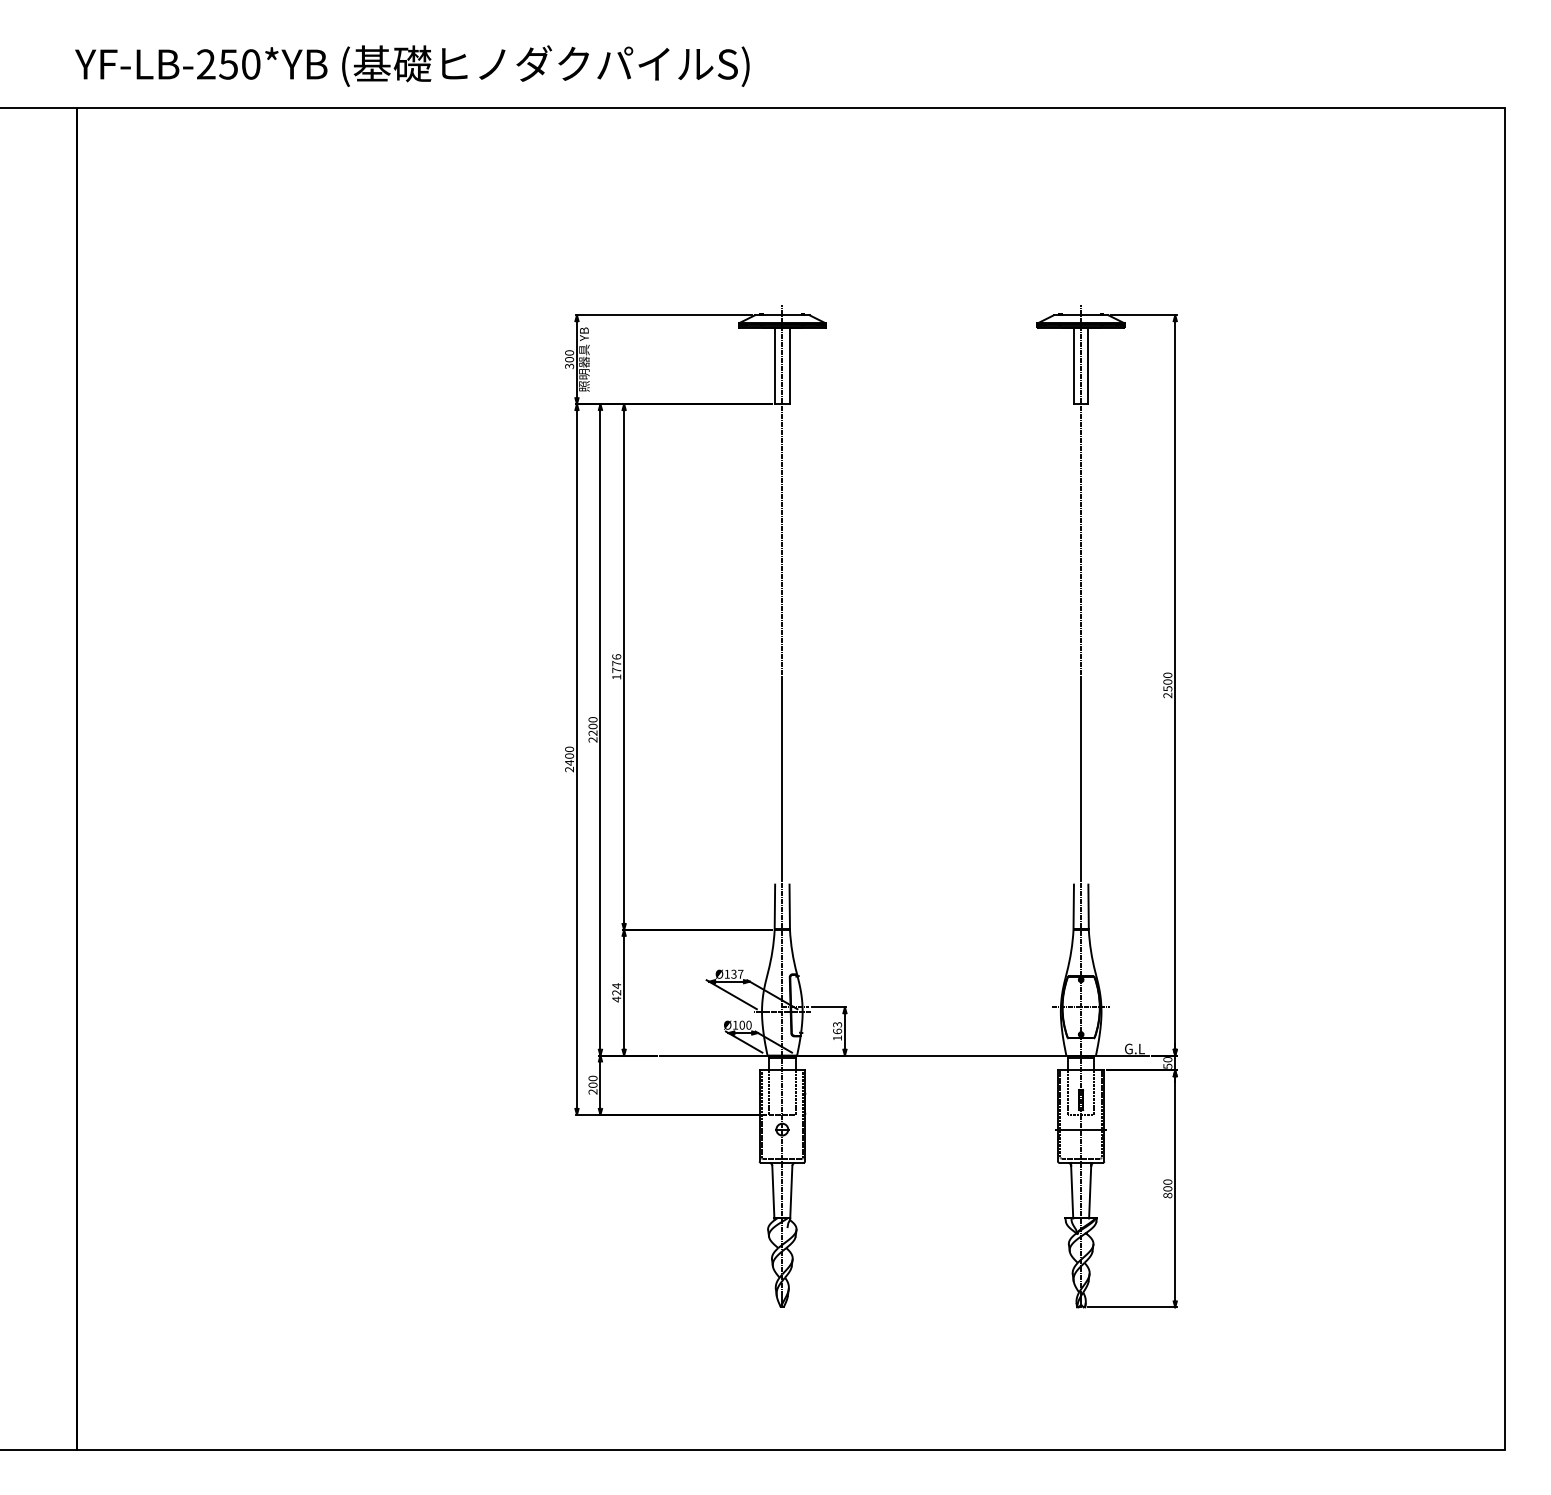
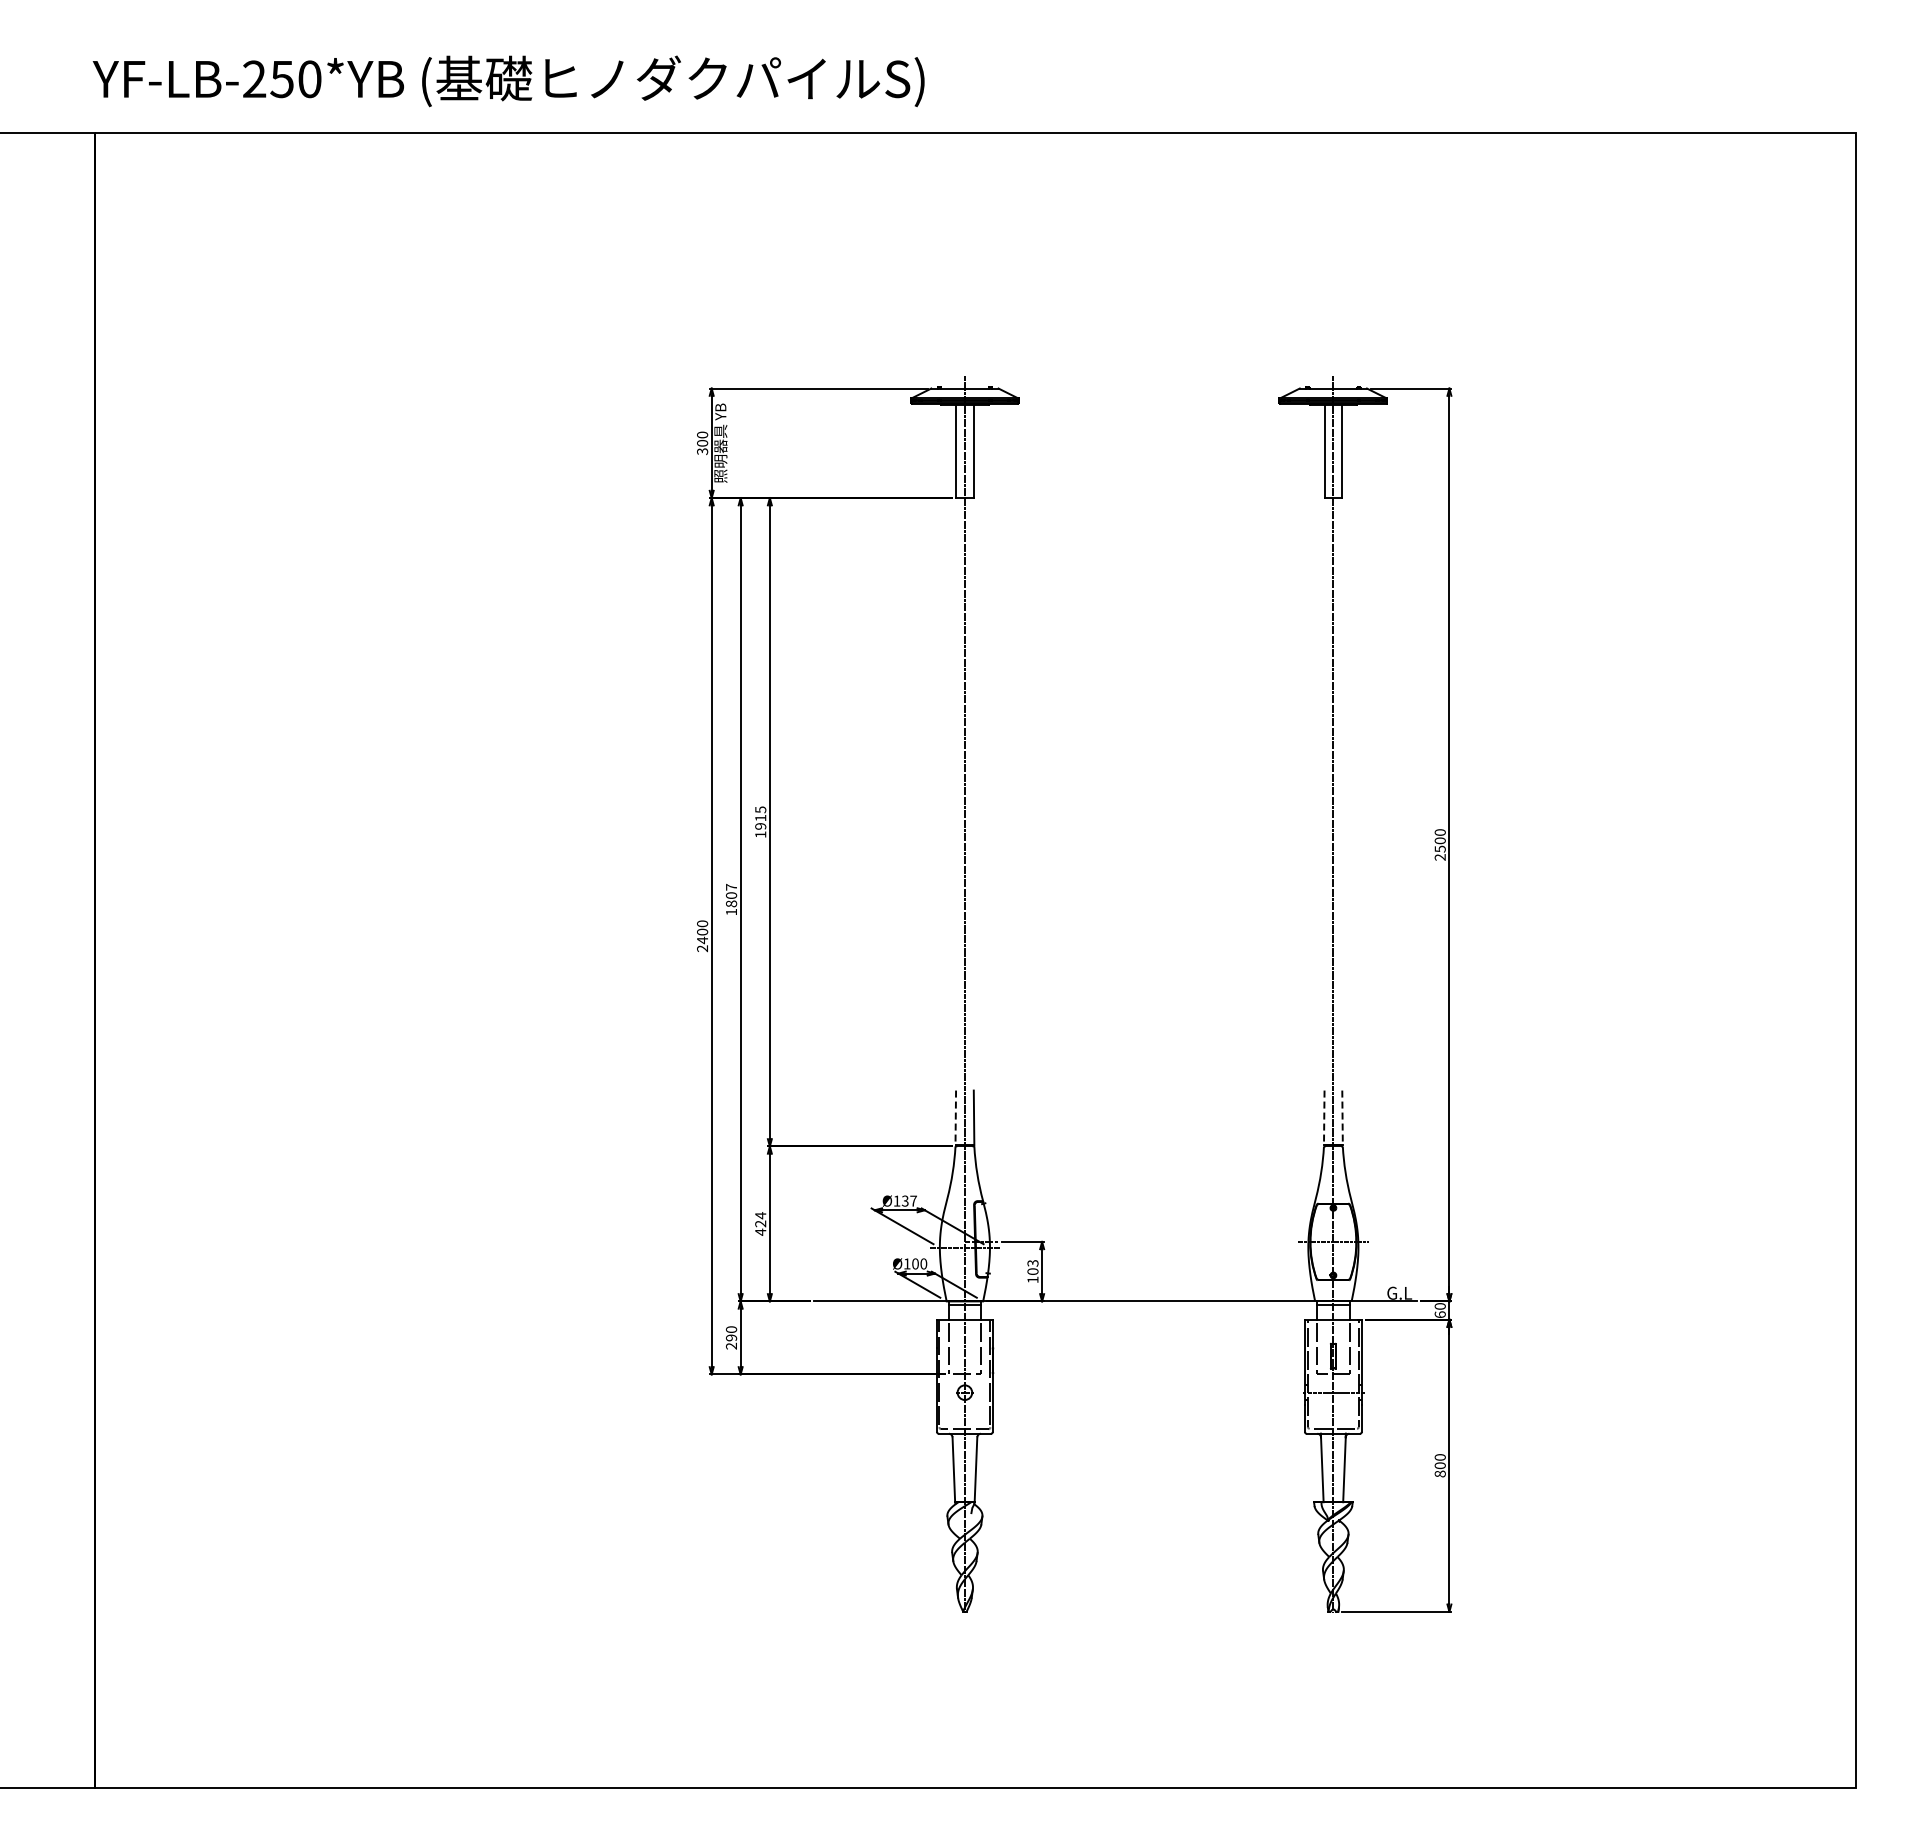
text: (616, 663) -> (760, 817), 1776 -> 1915
text: (593, 729) -> (731, 899), 2200 -> 1807
line: (774, 907) -> (955, 1118), solid -> dashed
line: (1073, 907) -> (1324, 1118), solid -> dashed
line: (1088, 907) -> (1342, 1118), solid -> dashed
text: (837, 1031) -> (1032, 1271), 163 -> 103
text: (1167, 1066) -> (1439, 1314), 50 -> 60
text: (593, 1084) -> (731, 1337), 200 -> 290

